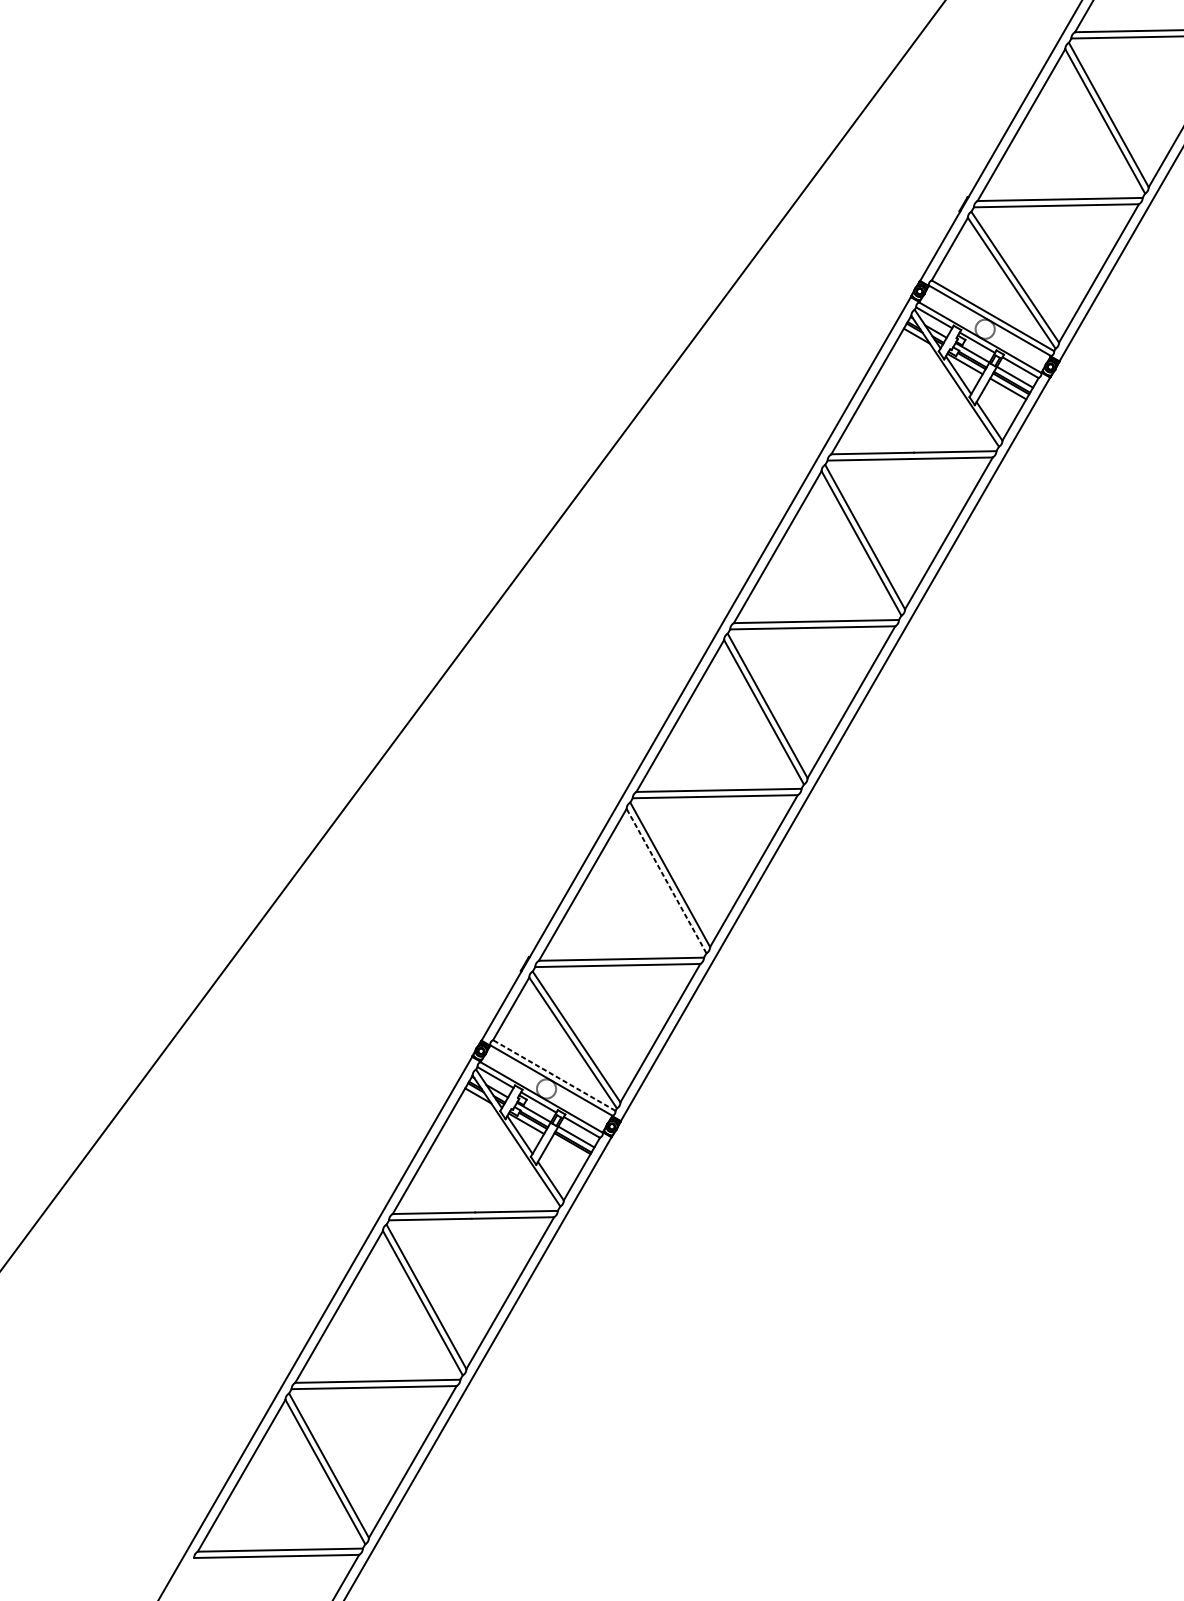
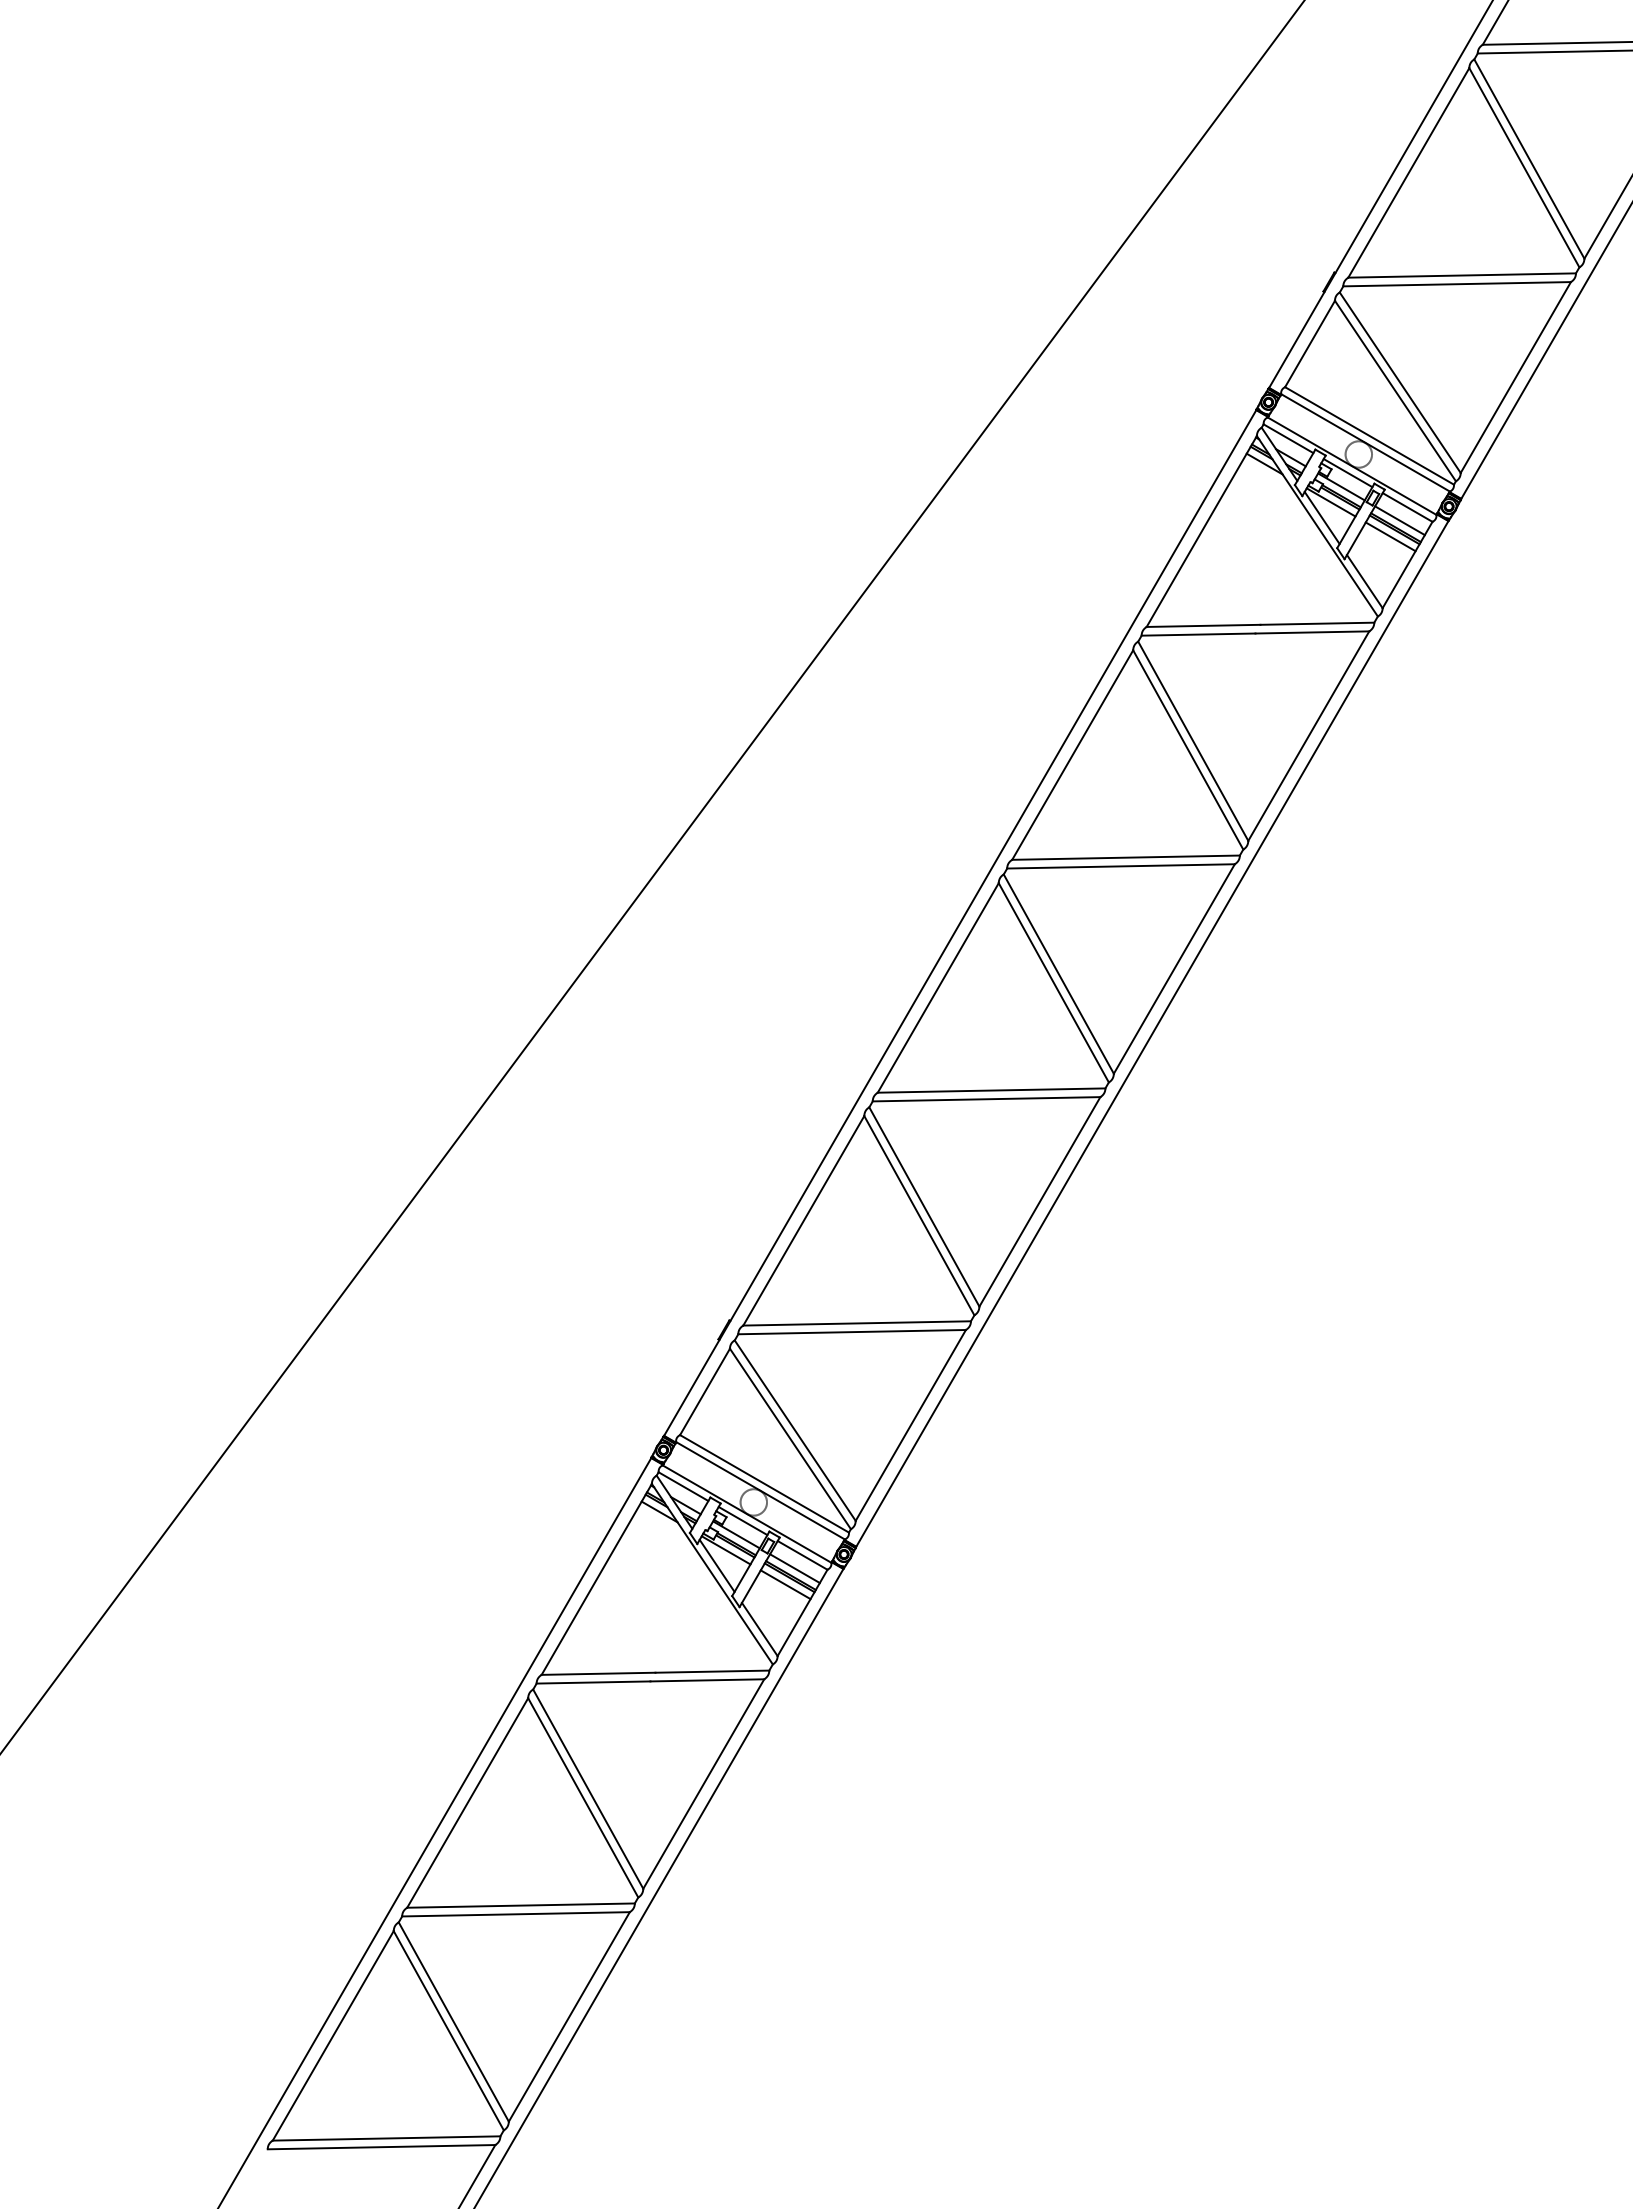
line: (666, 880) -> (919, 1215), dashed -> solid
line: (554, 1075) -> (764, 1483), dashed -> solid
line: (569, 1148) -> (785, 1584), added

